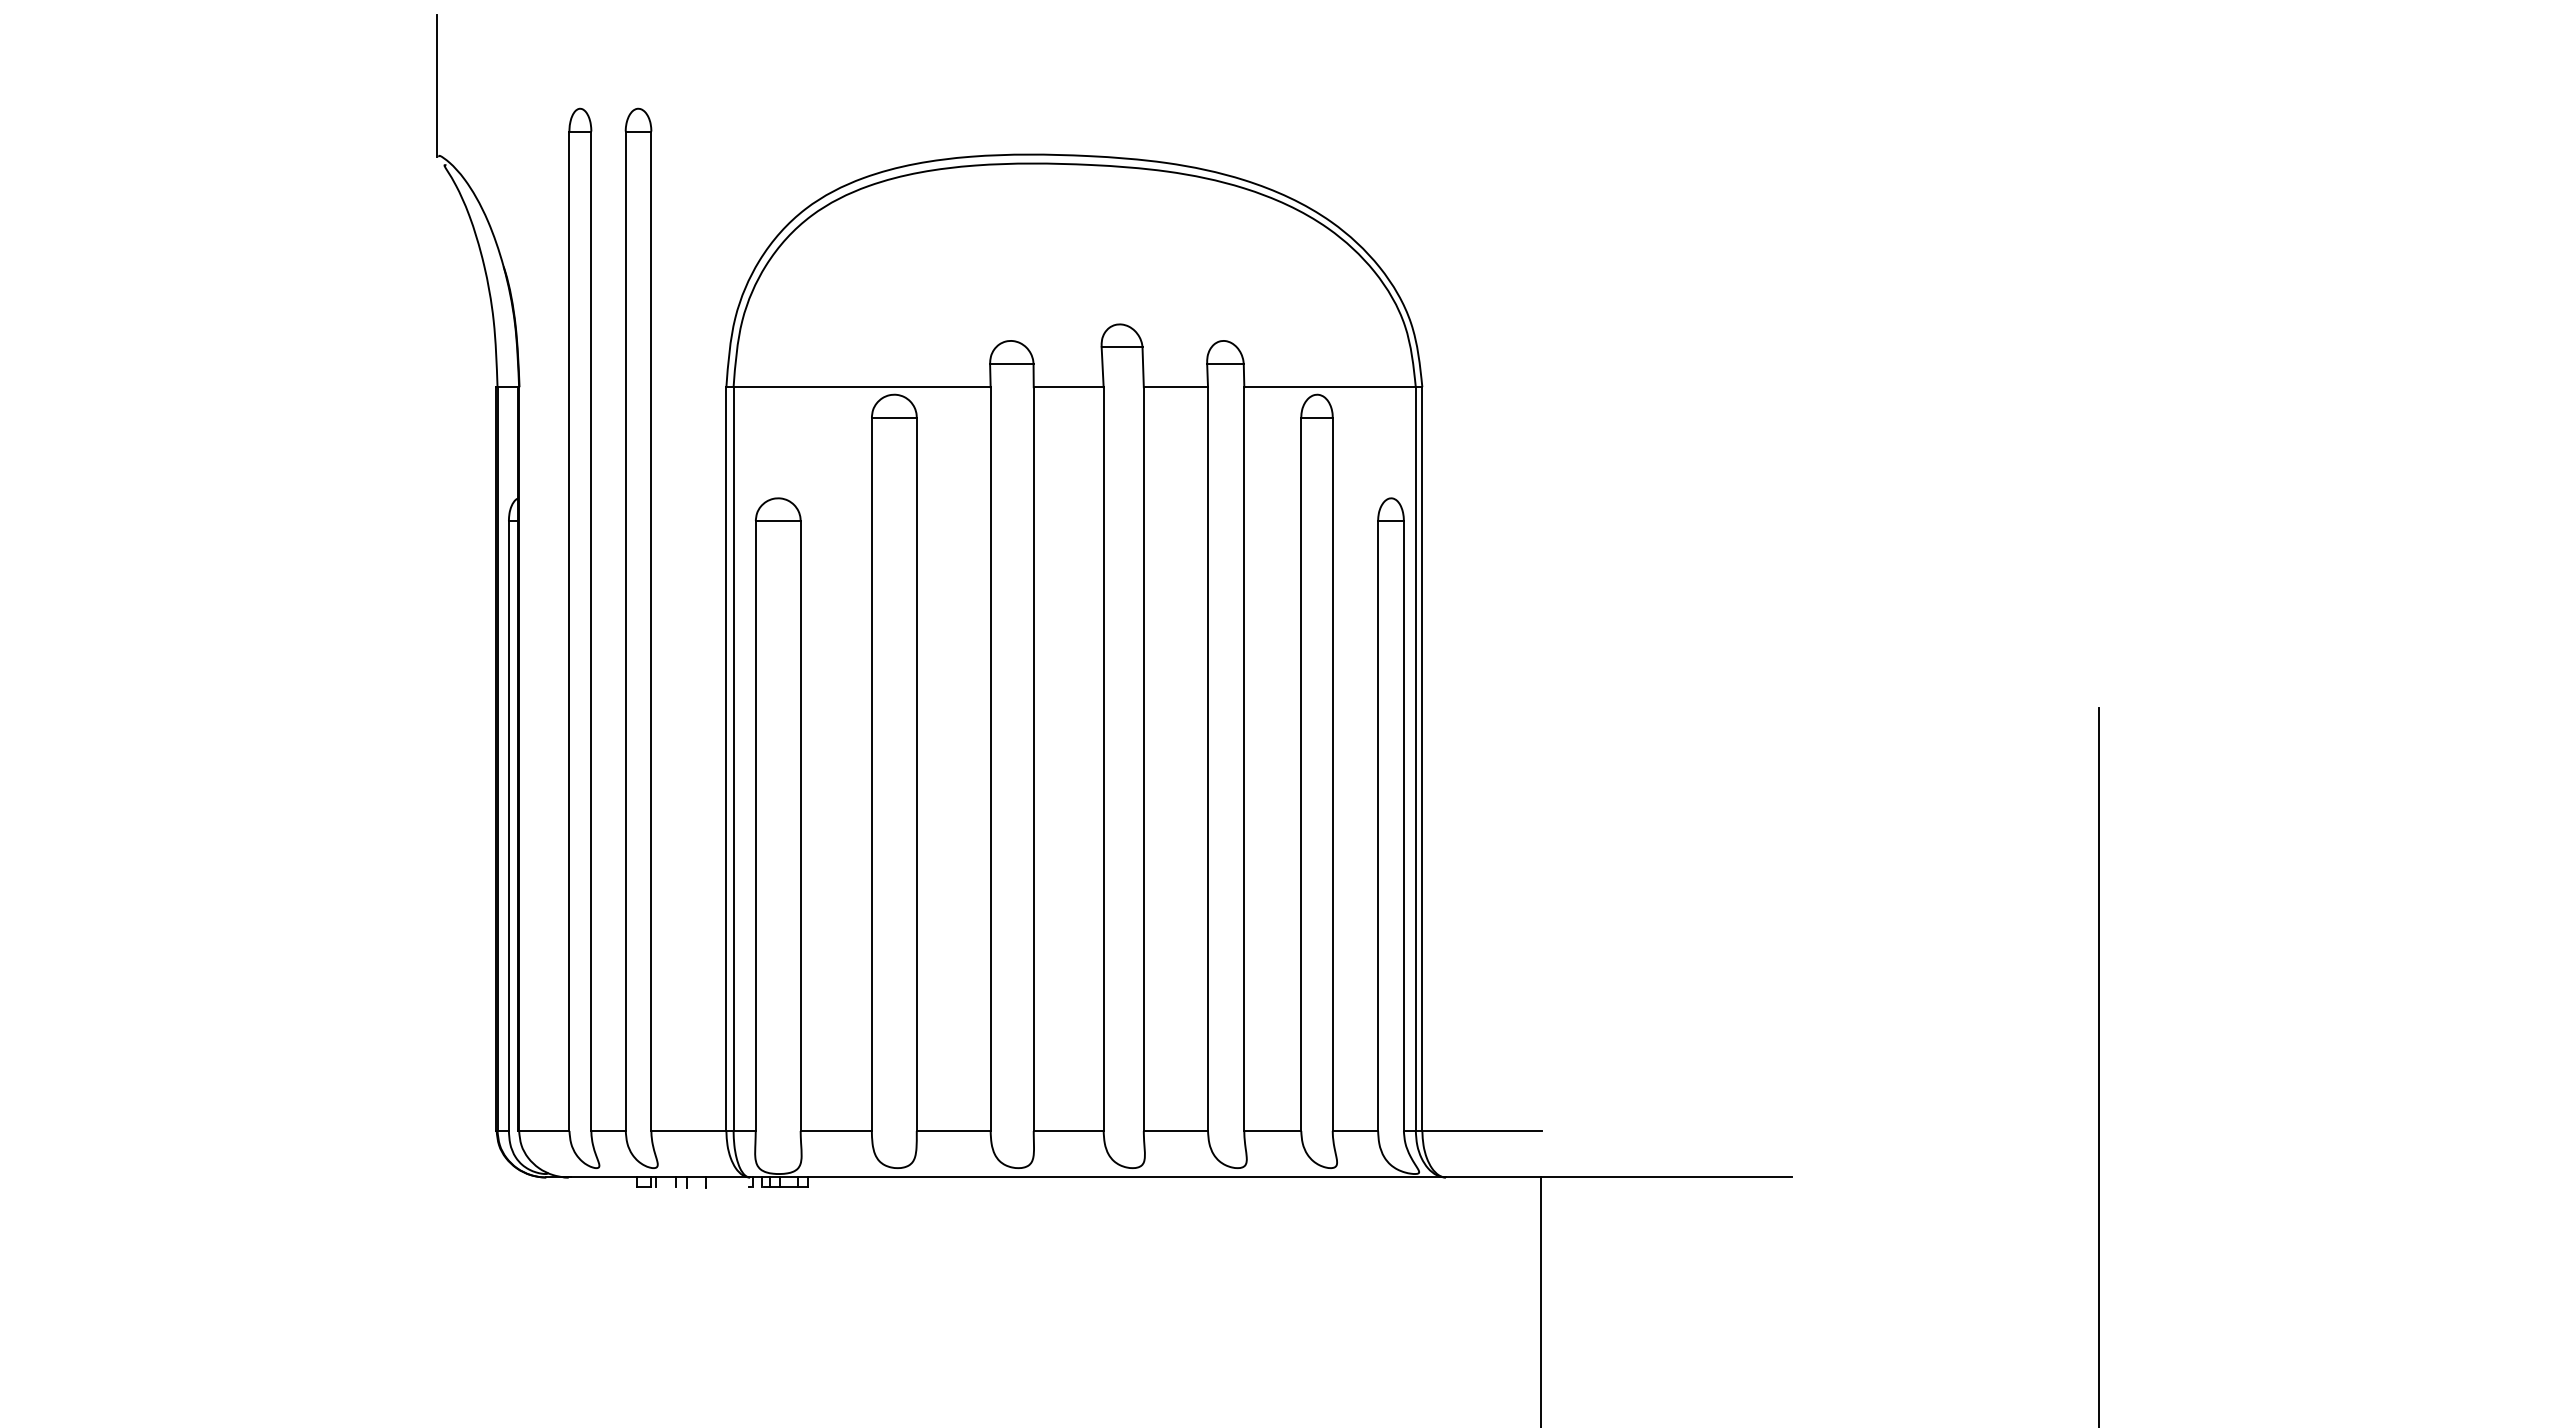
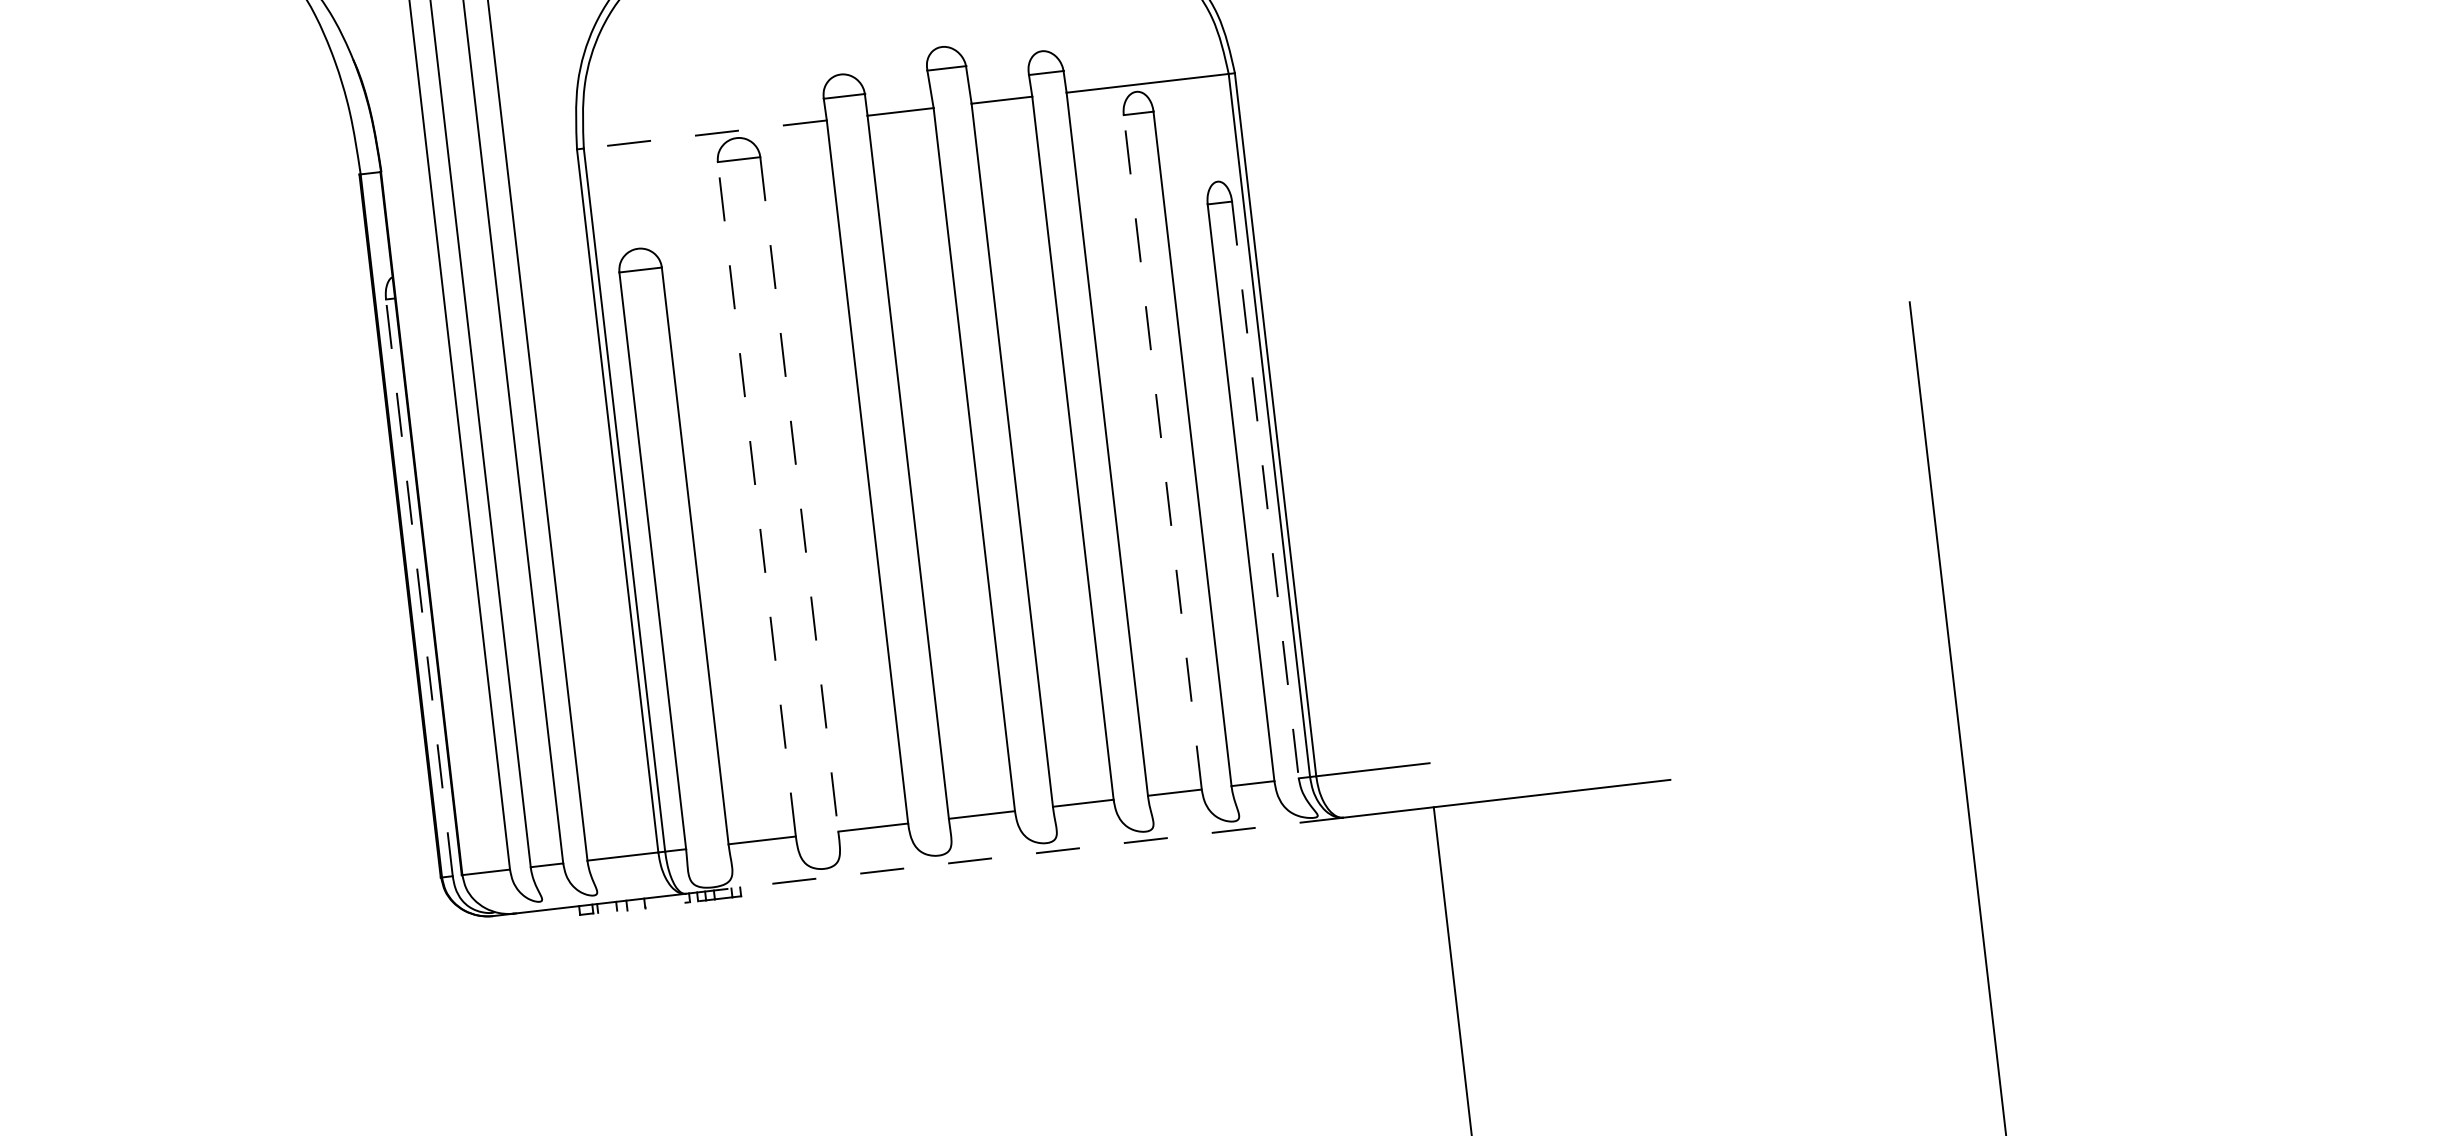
line: (862, 387) -> (705, 134), solid -> dashed
line: (871, 774) -> (756, 499), solid -> dashed
line: (916, 774) -> (799, 494), solid -> dashed
line: (1301, 774) -> (1163, 452), solid -> dashed
line: (508, 825) -> (418, 587), solid -> dashed
line: (1403, 826) -> (1265, 490), solid -> dashed
line: (1097, 1177) -> (1014, 855), solid -> dashed

